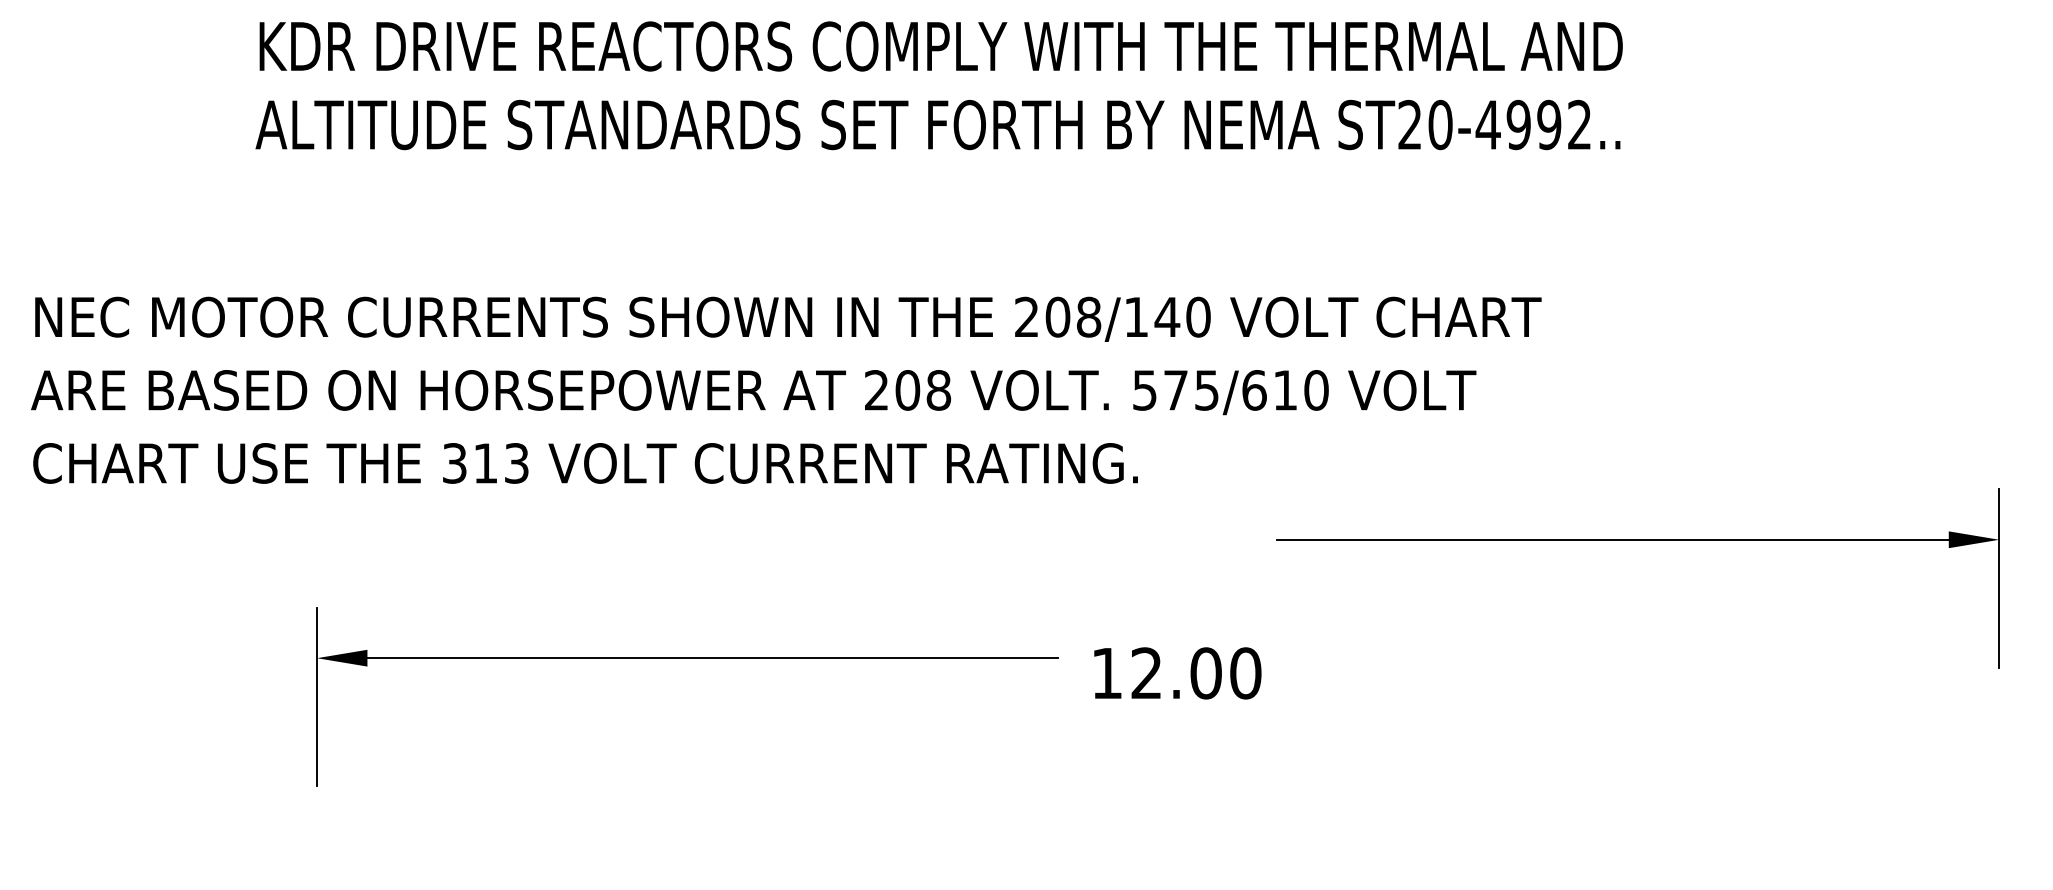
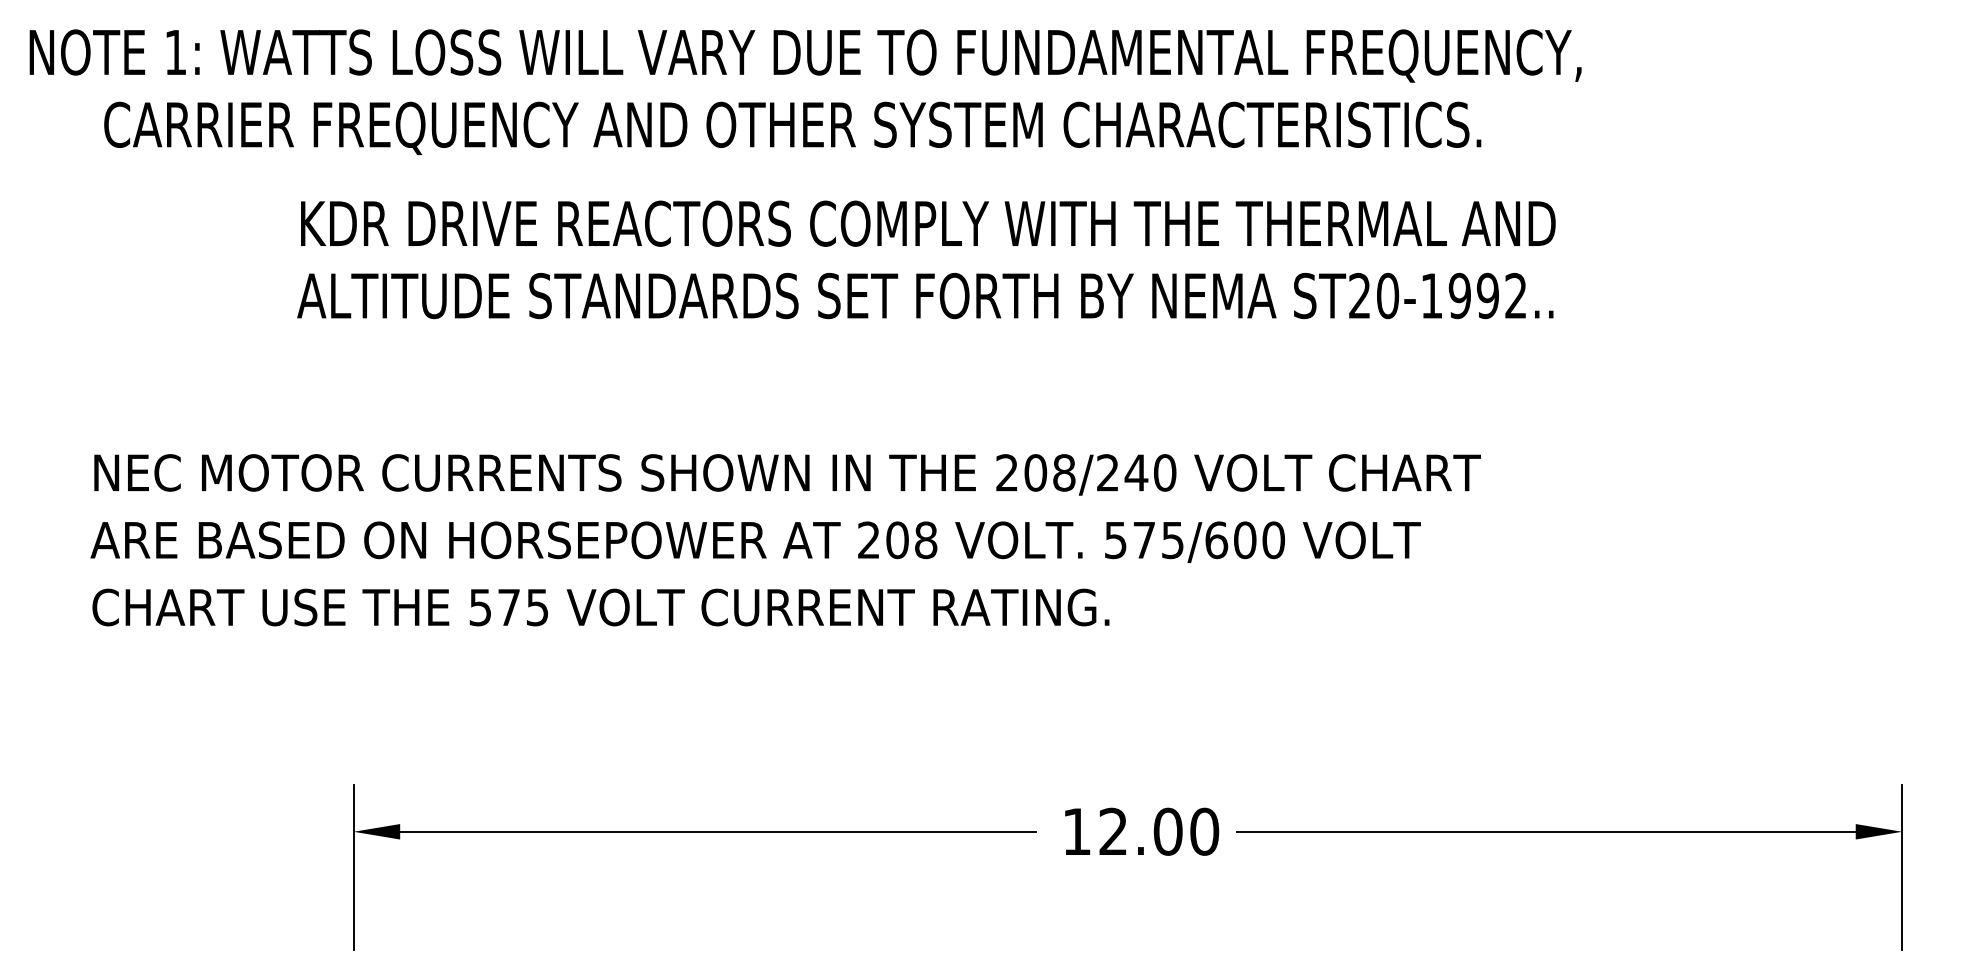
text: (1487, 124) -> (1431, 295), ST20-4992.. -> ST20-1992..
text: (1135, 316) -> (1107, 472), 208/140 -> 208/240
text: (1285, 390) -> (1245, 540), 575/610 -> 575/600
text: (486, 462) -> (509, 606), 313 -> 575
part: (1637, 540) -> (1569, 832), moved
part: (687, 658) -> (694, 832), moved
text: (1178, 673) -> (1142, 831), moved

